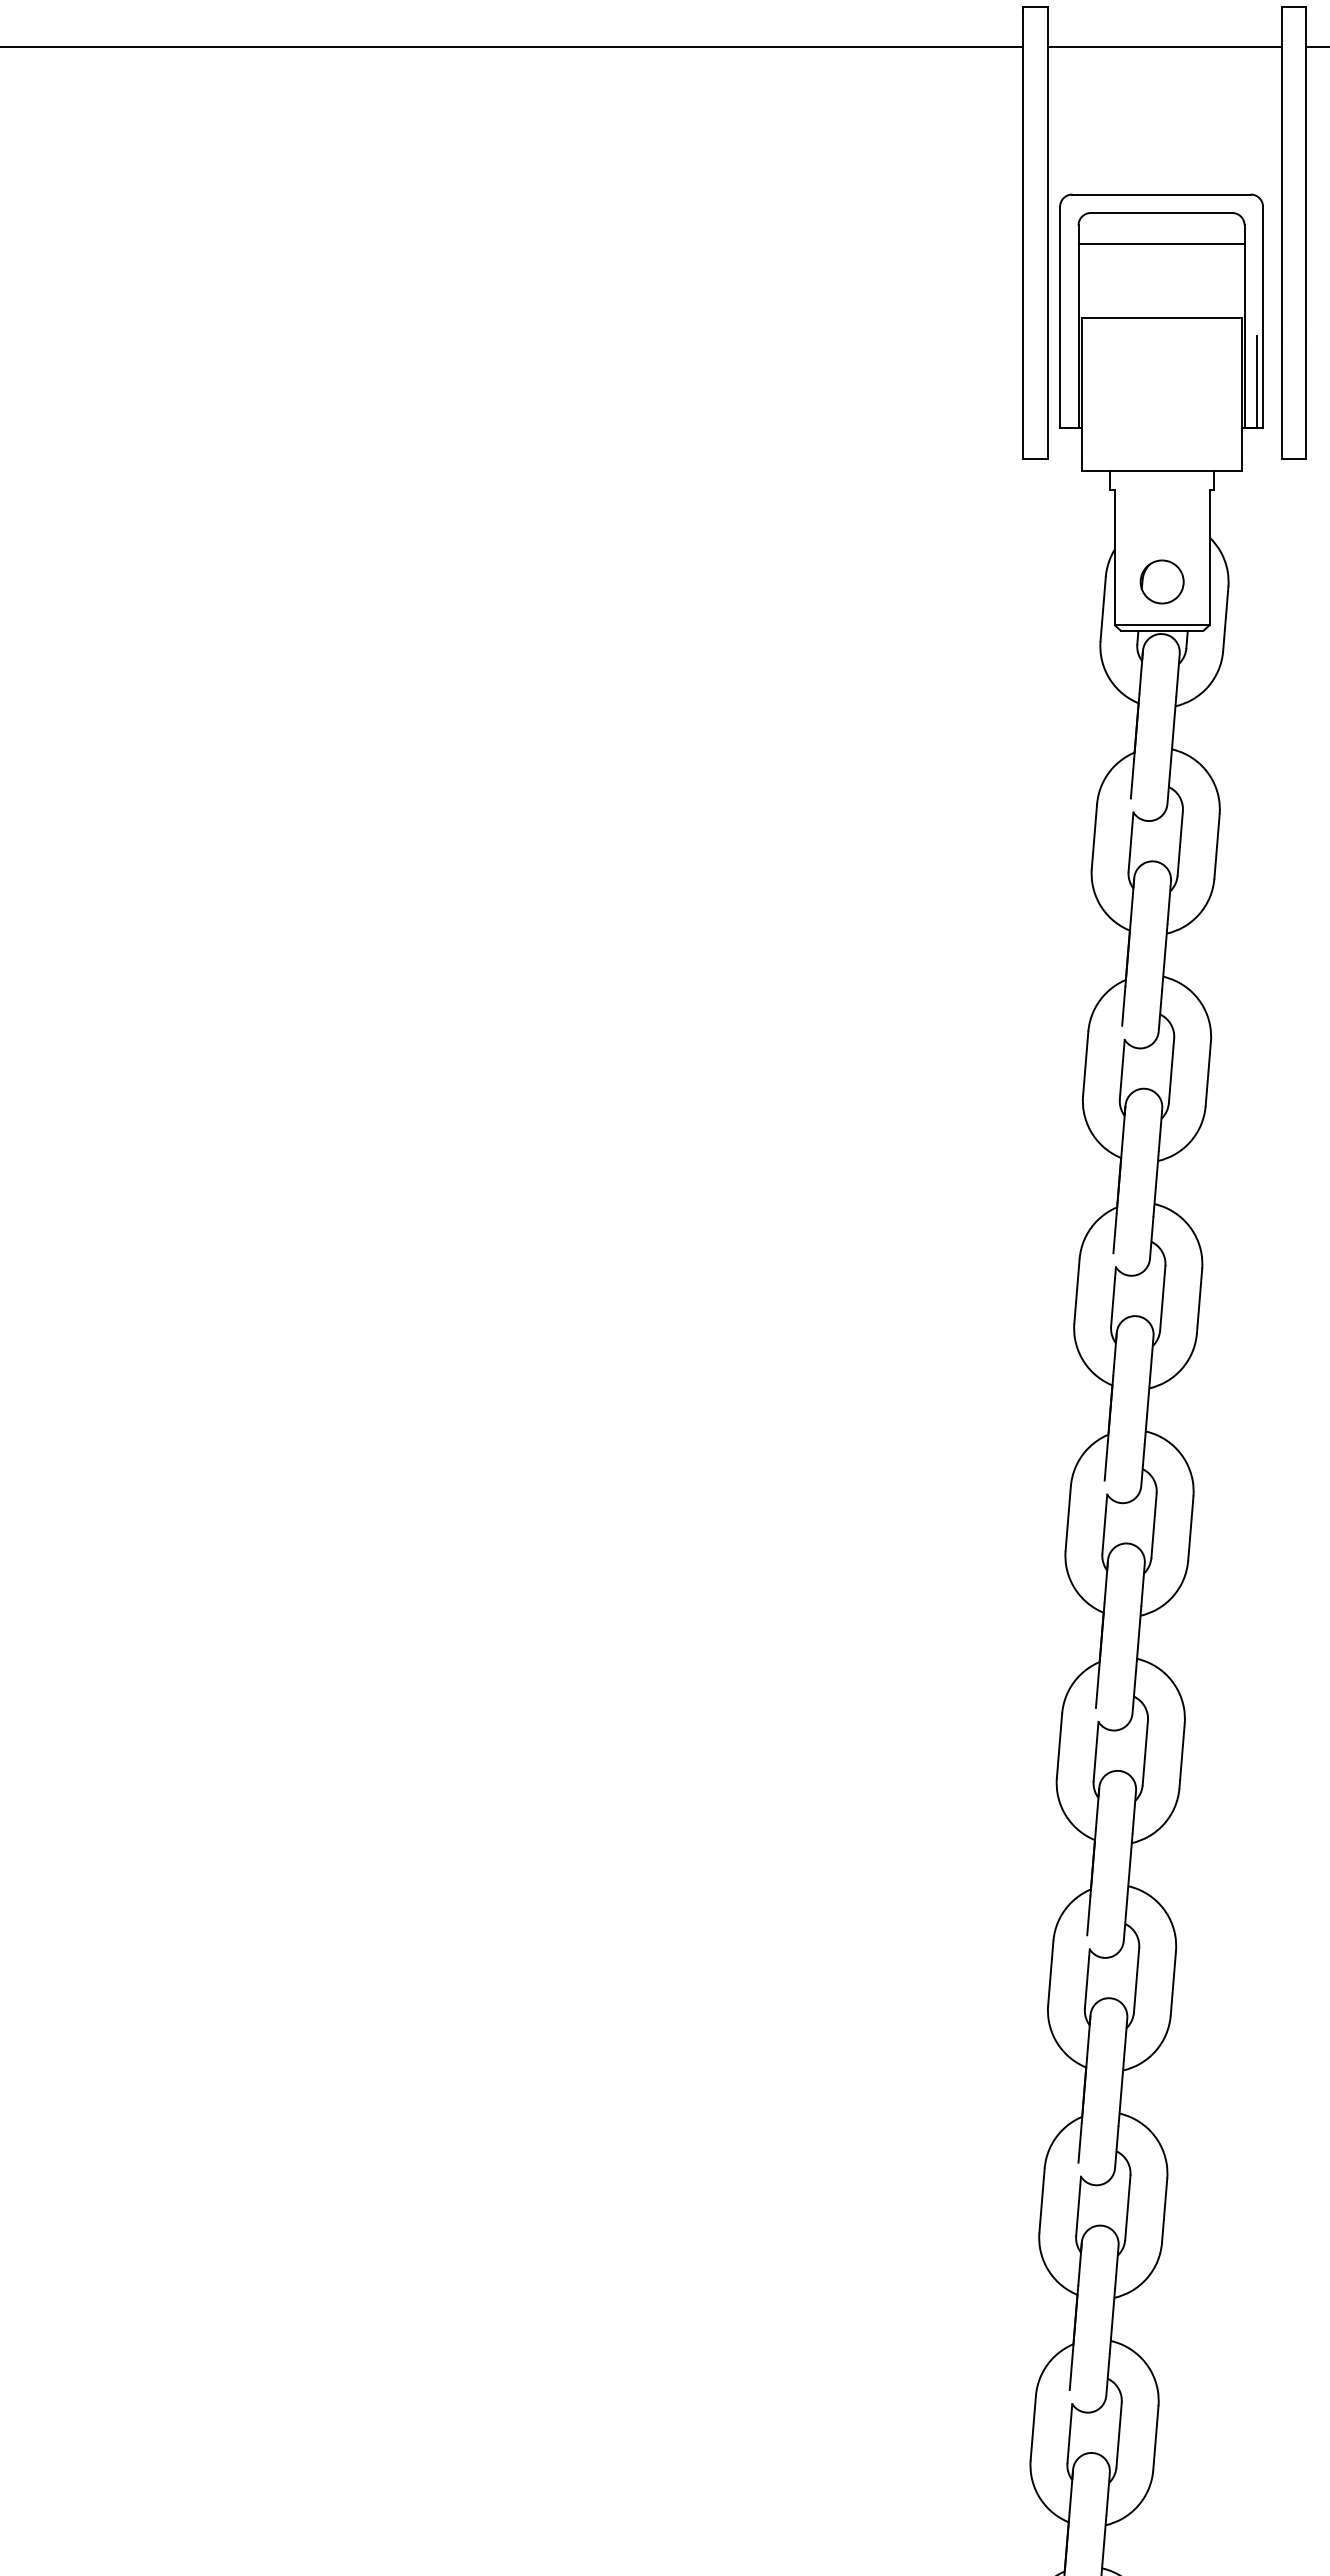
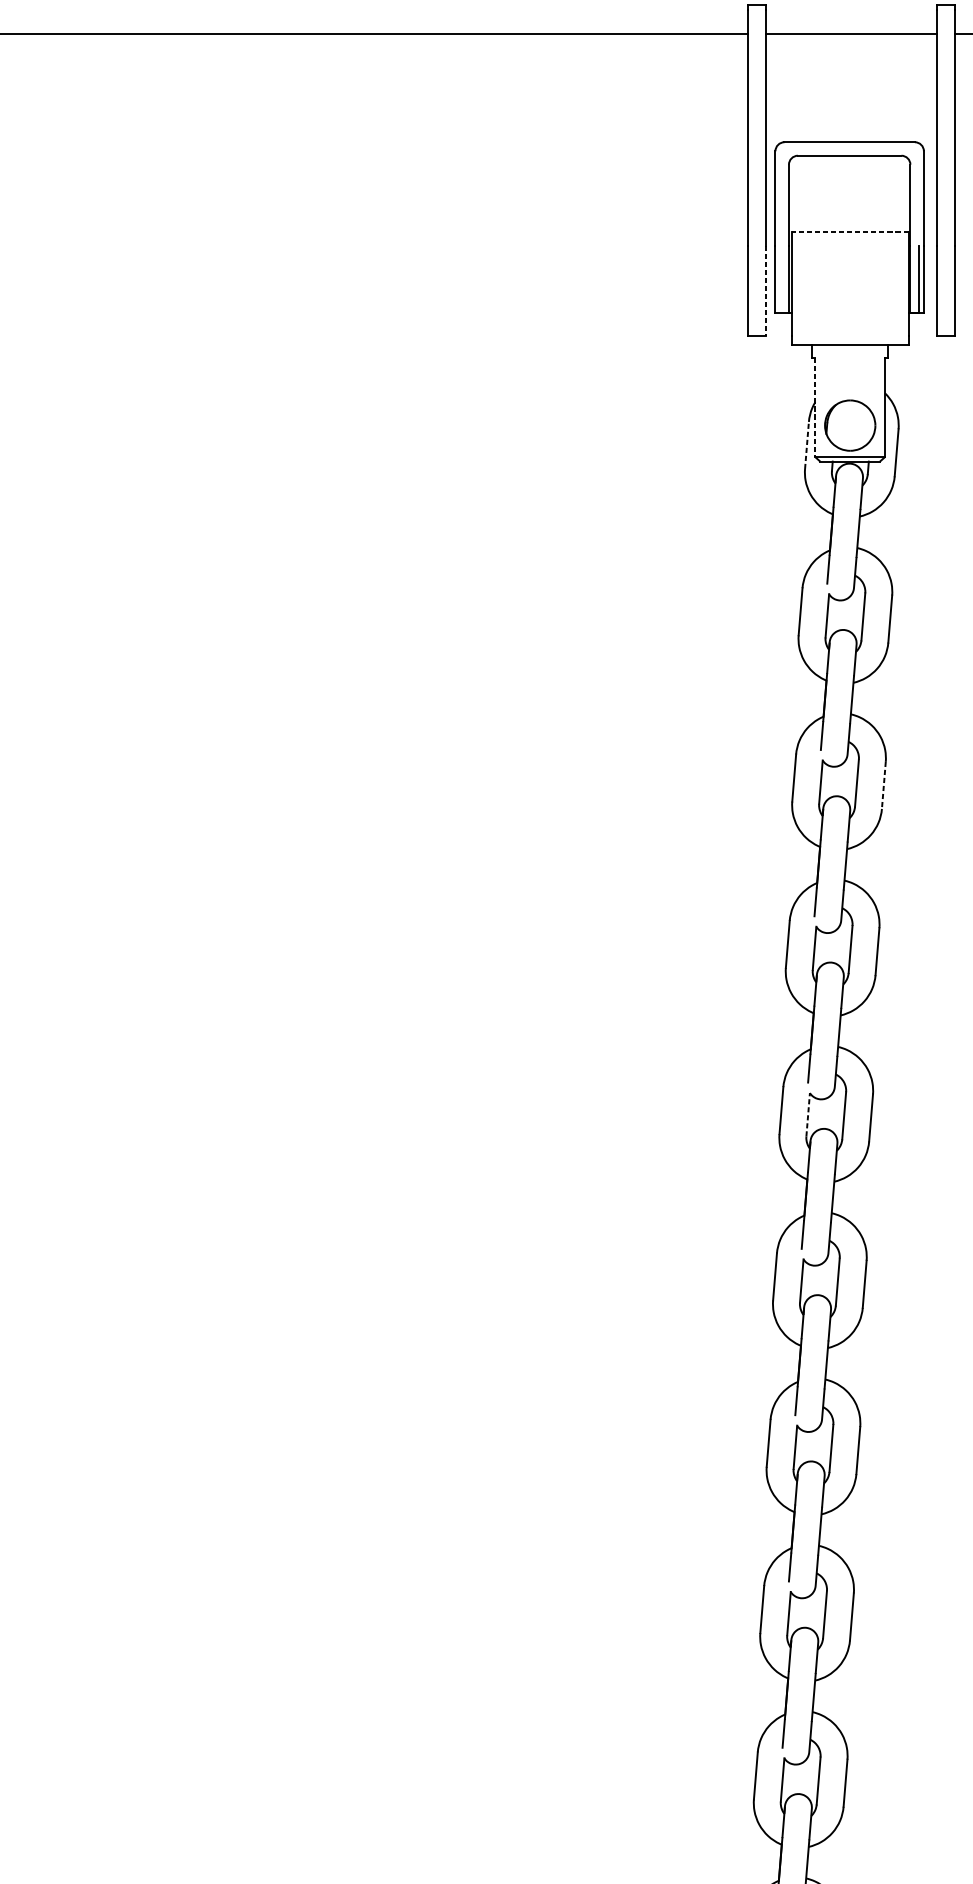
line: (1161, 243) -> (849, 178), removed
line: (1162, 317) -> (850, 232), solid -> dashed
line: (1047, 398) -> (766, 291), solid -> dashed
line: (1114, 557) -> (815, 407), solid -> dashed
part: (1161, 581) -> (849, 425), size x1.6
line: (1103, 608) -> (807, 445), solid -> dashed
line: (1208, 1074) -> (884, 785), solid -> dashed
line: (1104, 1524) -> (807, 1114), solid -> dashed

